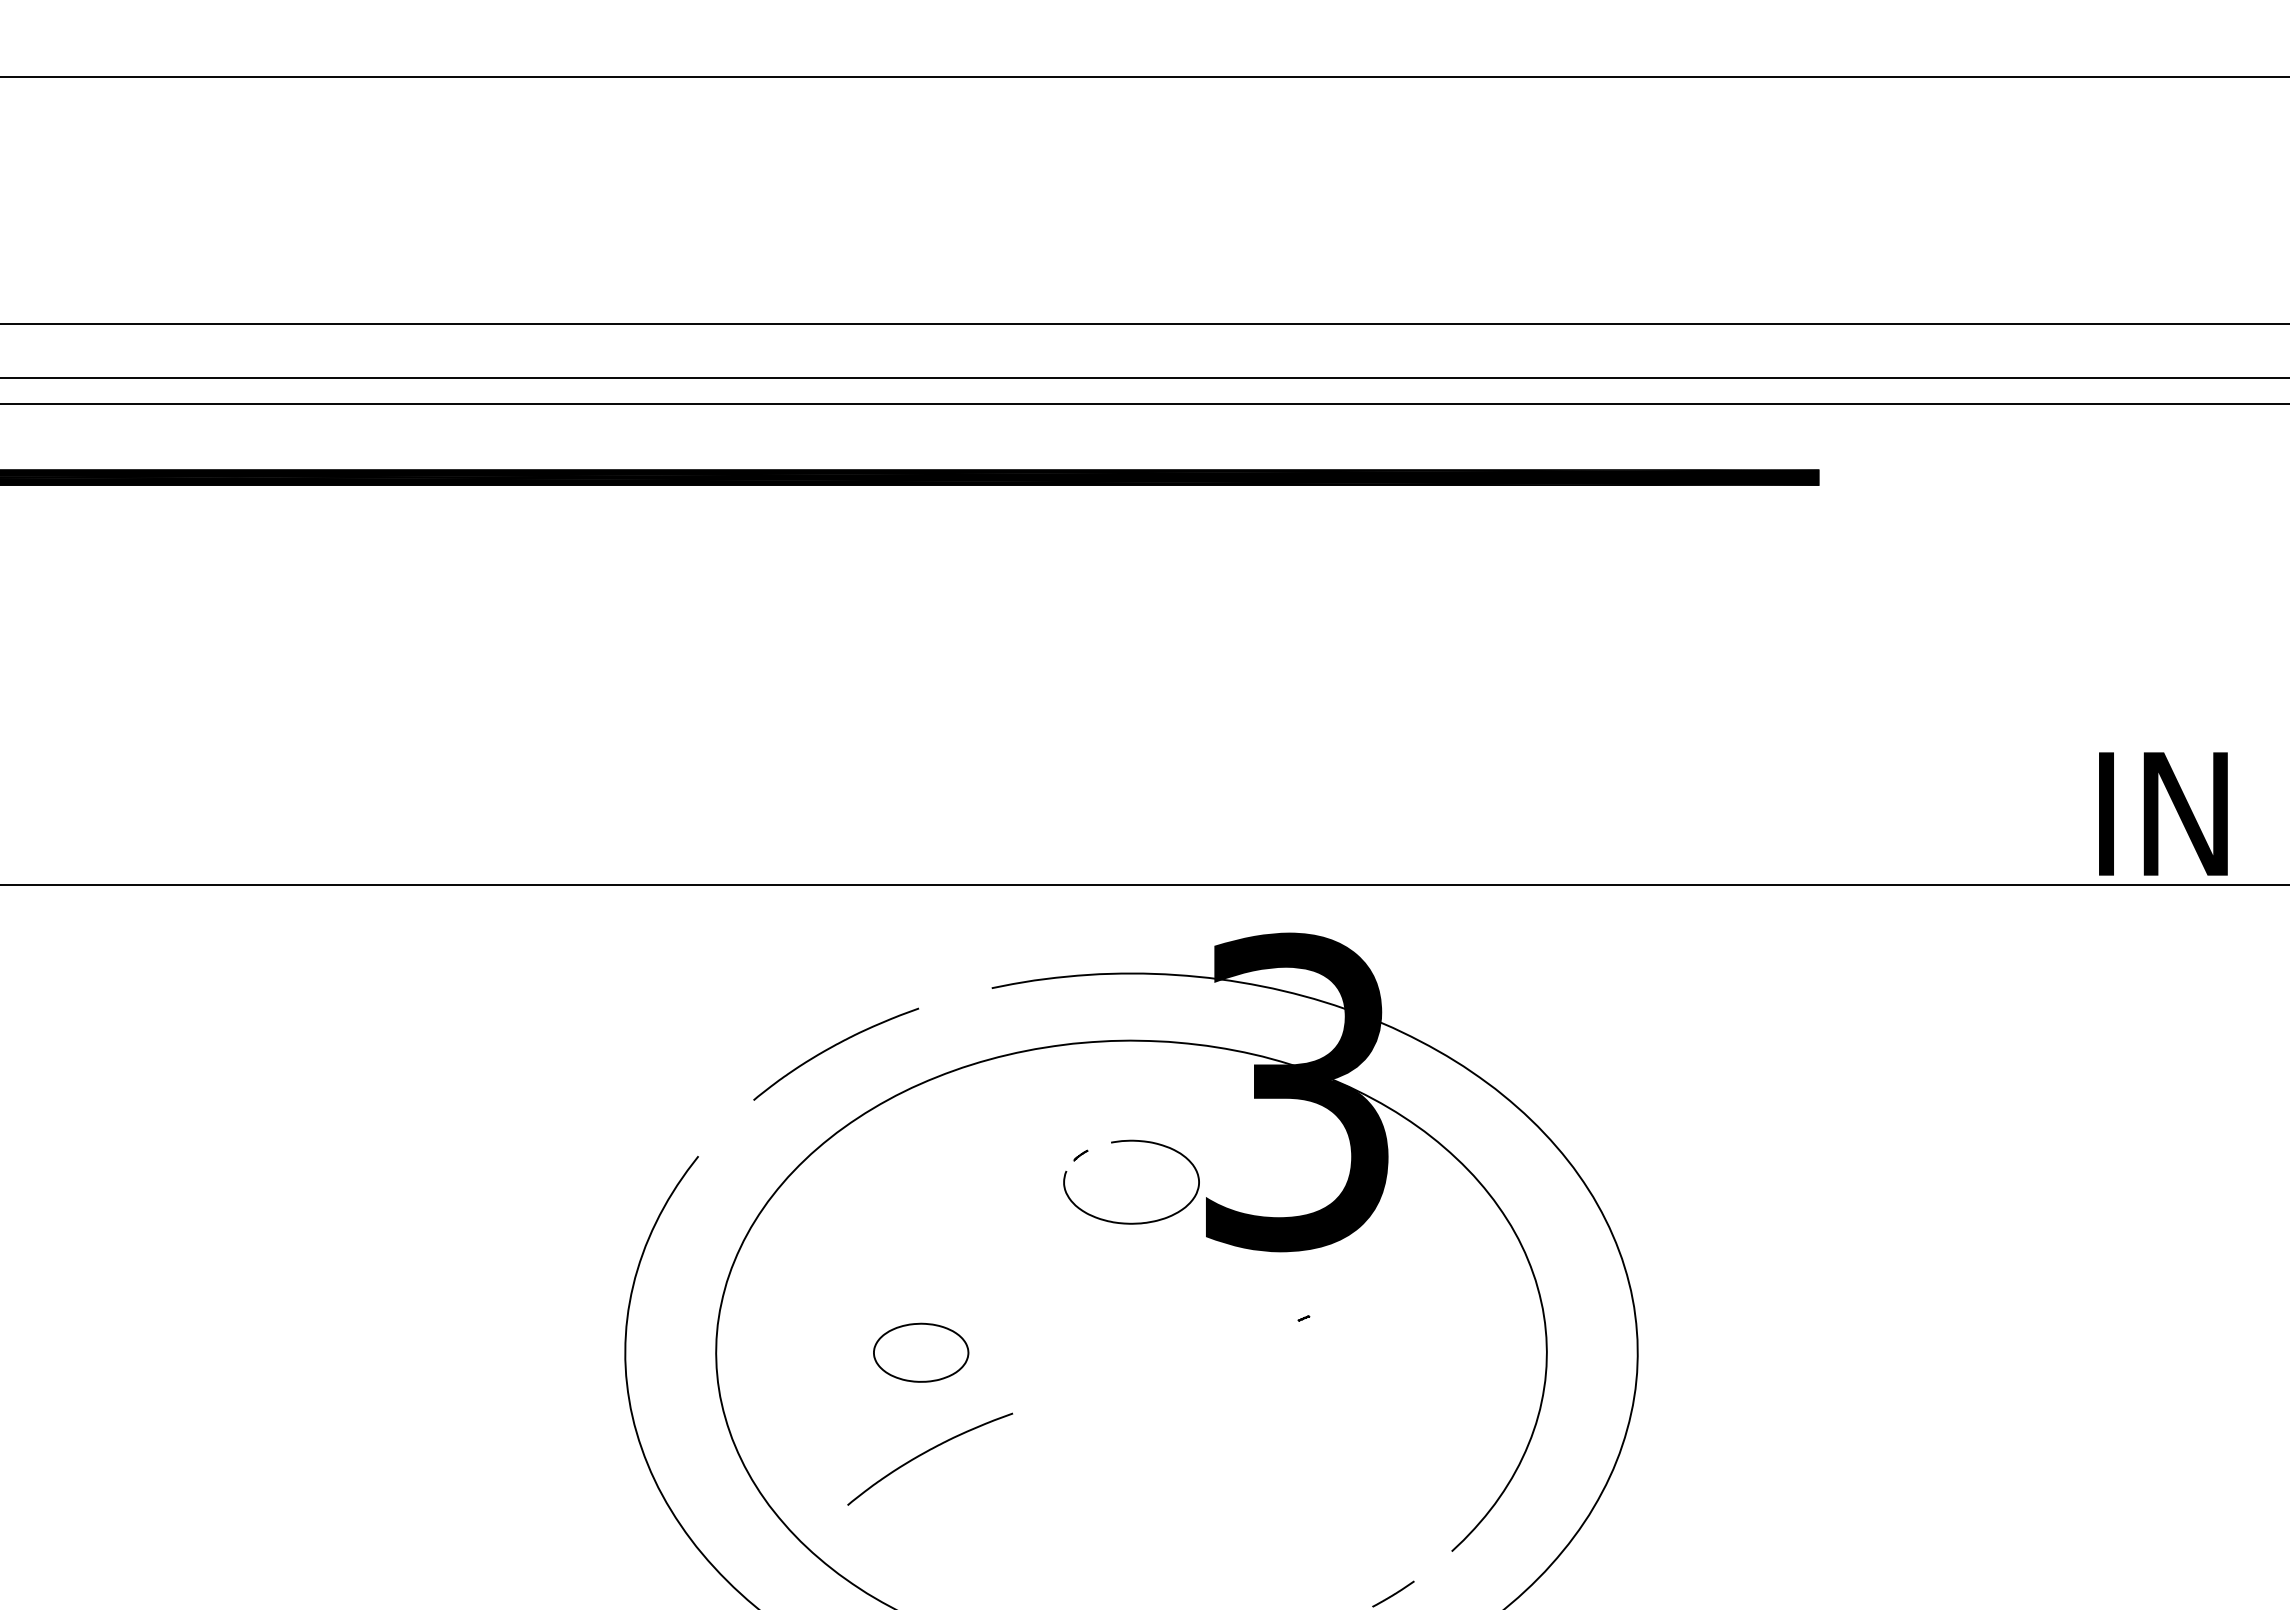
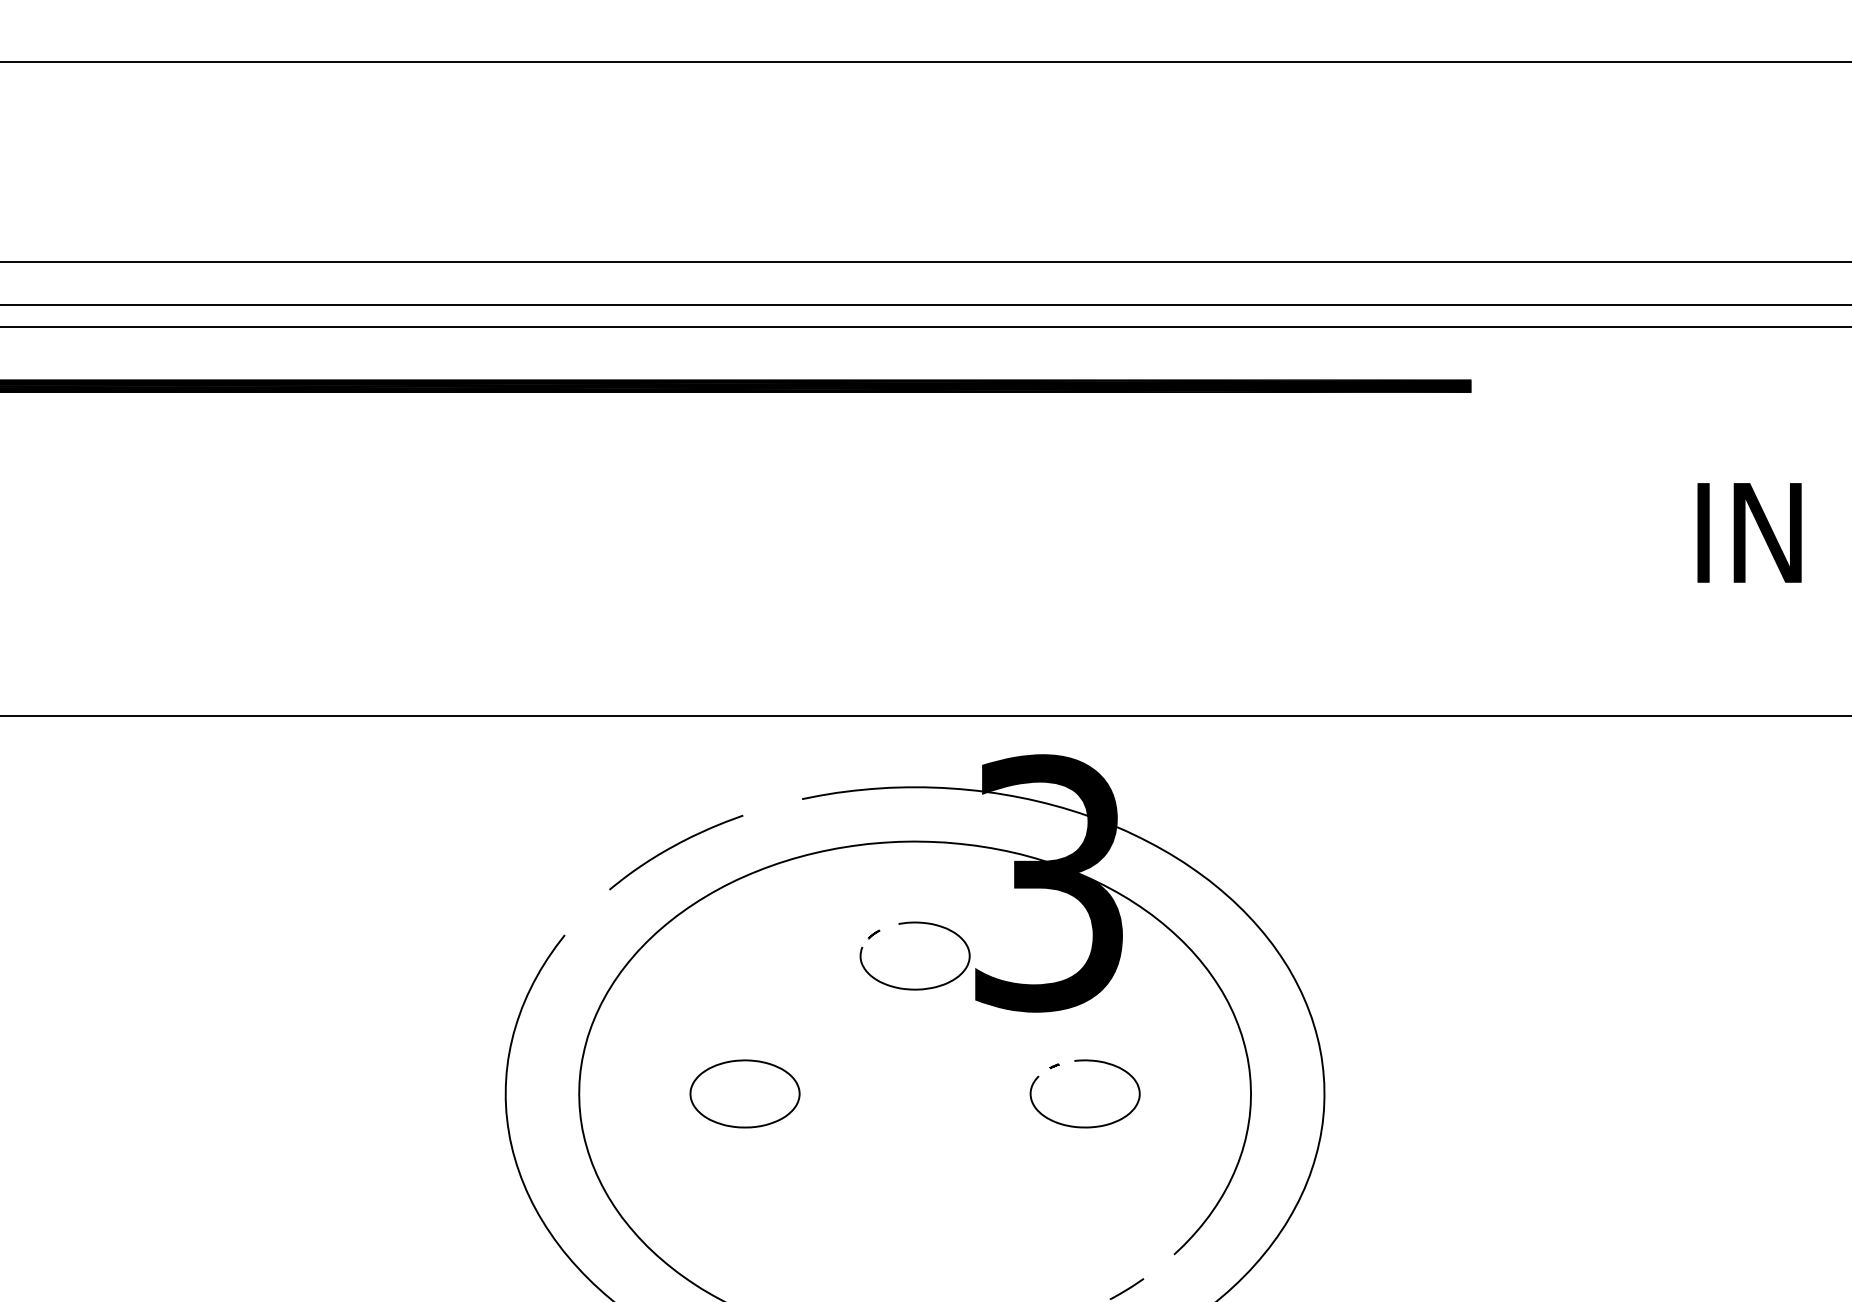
text: (2163, 813) -> (1749, 532), moved
curve: (1341, 1312) -> (1084, 1061), added
part: (920, 1352) -> (744, 1093), size x1.43
curve: (927, 1452) -> (750, 1174), removed

